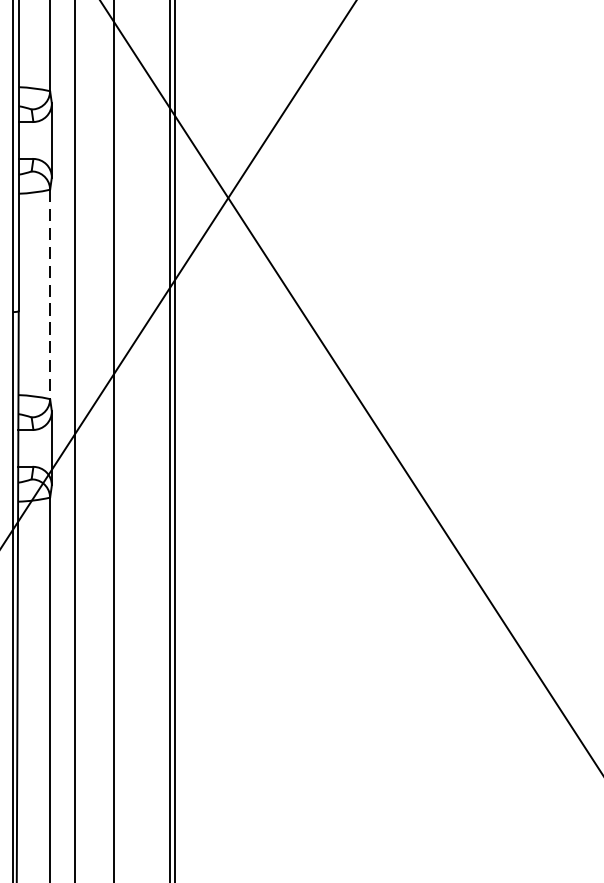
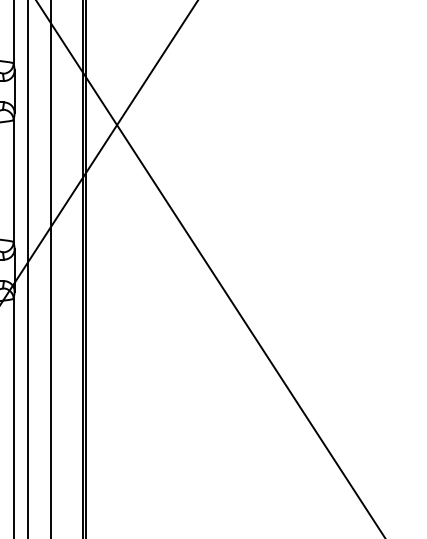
line: (49, 295) -> (13, 181), dashed -> solid

